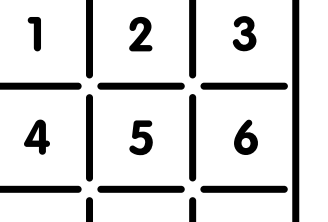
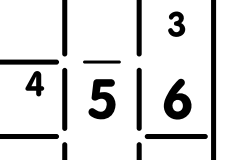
fill: (34, 33) -> (25, 24), removed
fill: (140, 33) -> (101, 24), removed
part: (140, 85) -> (101, 61), size x0.6
fill: (243, 85) -> (175, 61), removed
part: (36, 136) -> (34, 83), moved
part: (245, 136) -> (177, 98), size x1.6
part: (140, 137) -> (101, 99), size x1.6
part: (140, 188) -> (101, 135), removed

